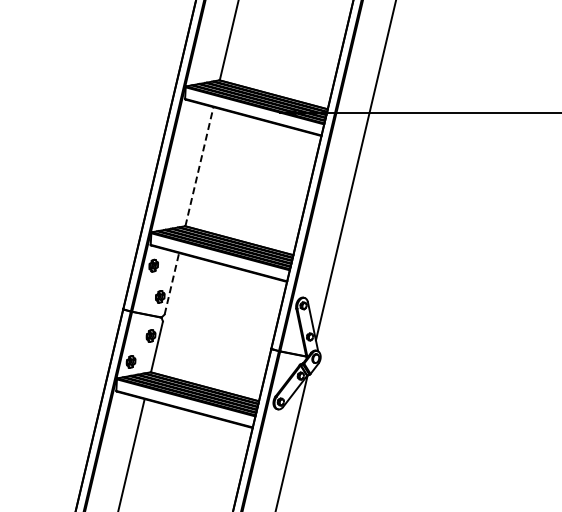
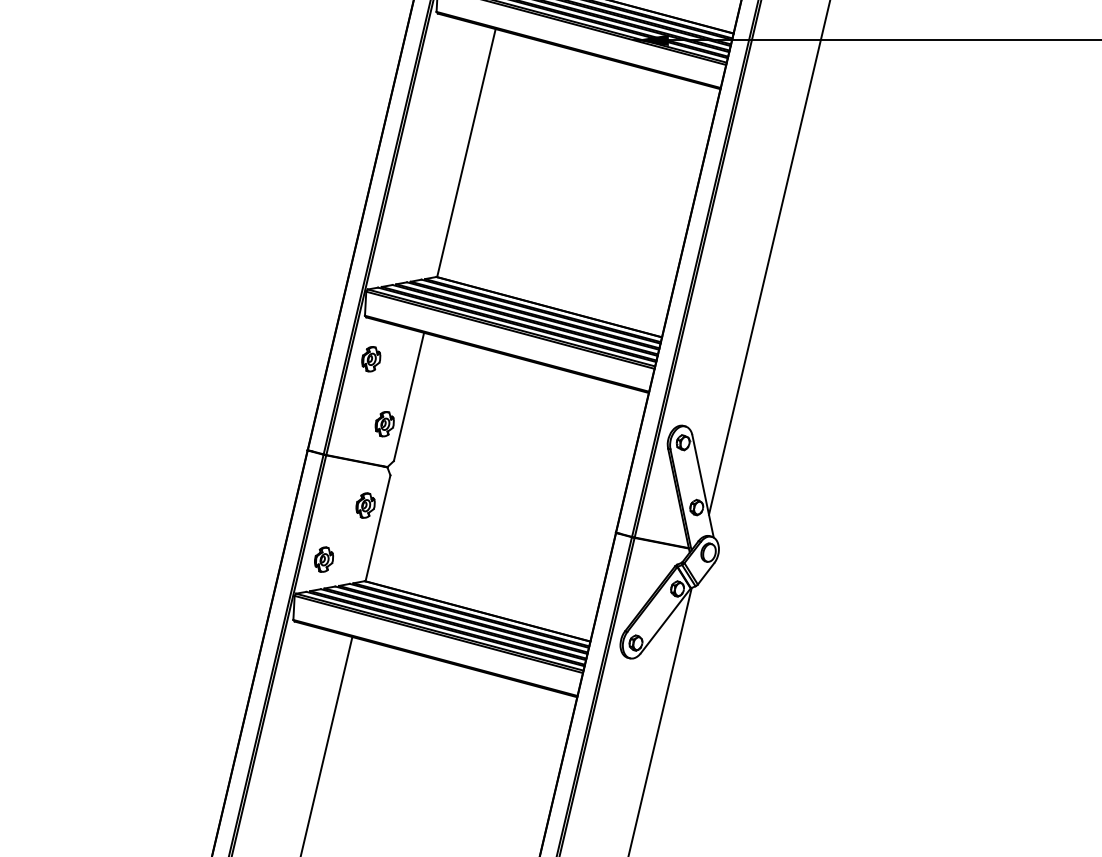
line: (199, 166) -> (466, 152), dashed -> solid
line: (171, 283) -> (408, 396), dashed -> solid

